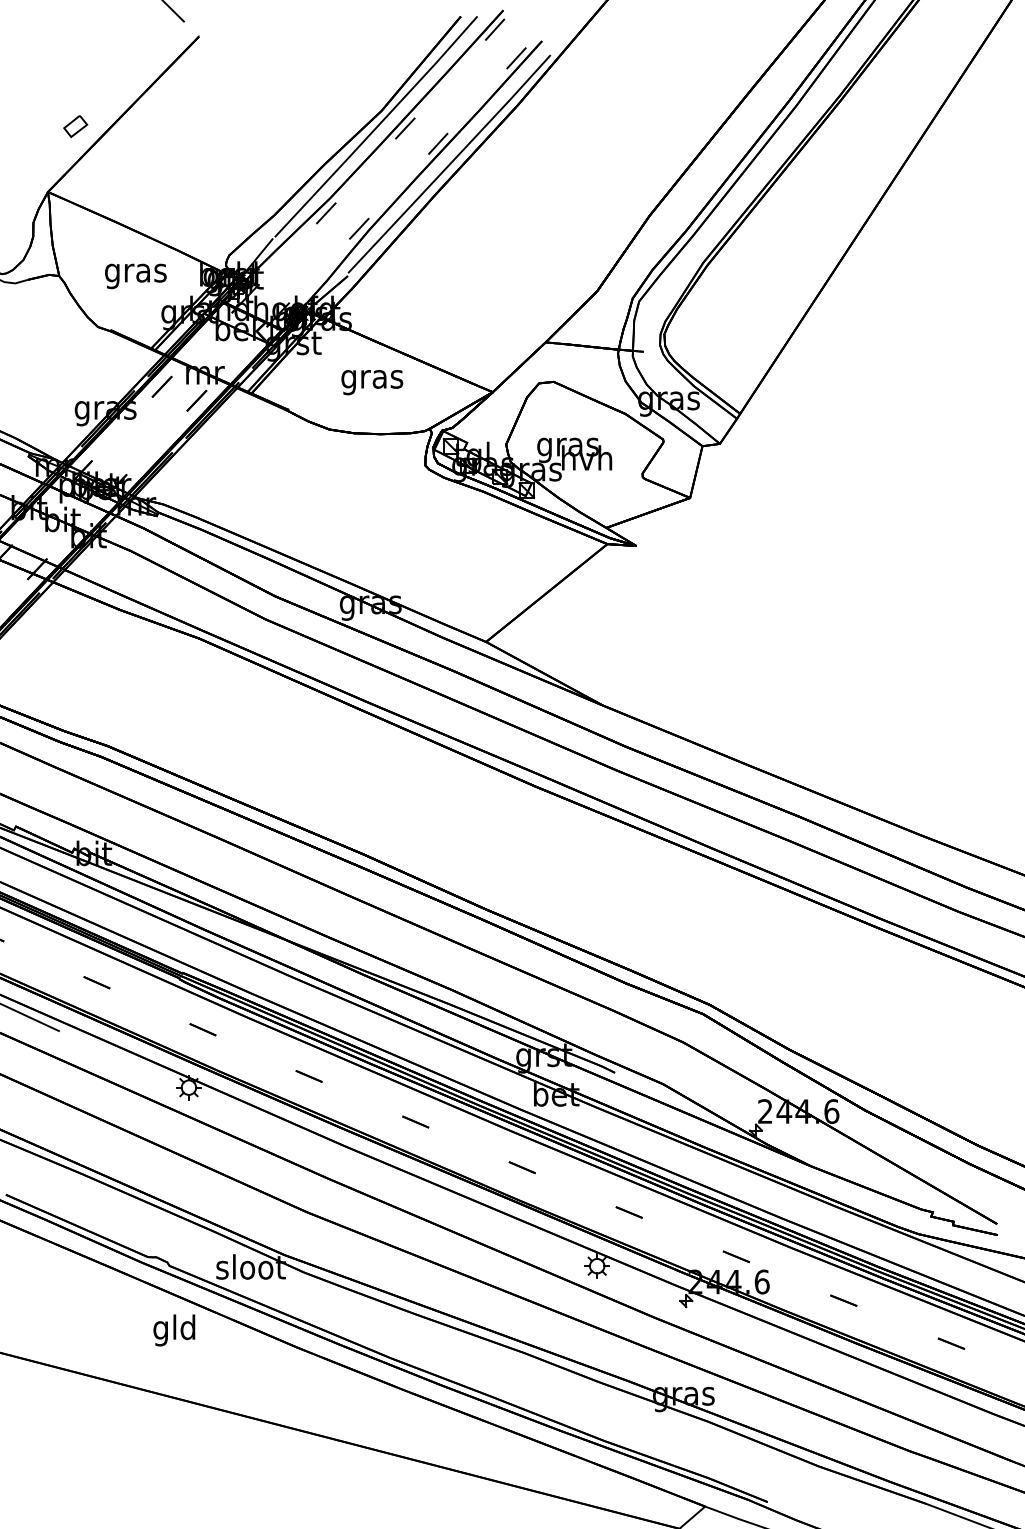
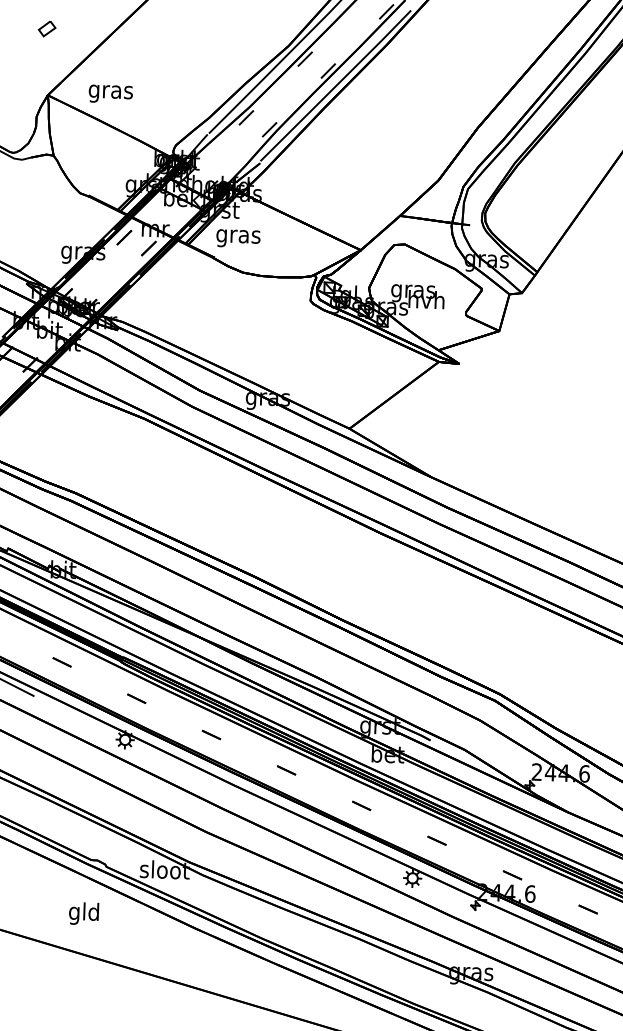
part: (75, 126) -> (47, 28), moved
text: (135, 276) -> (110, 94), moved
text: (372, 382) -> (238, 238), moved
text: (174, 1330) -> (84, 913), moved

